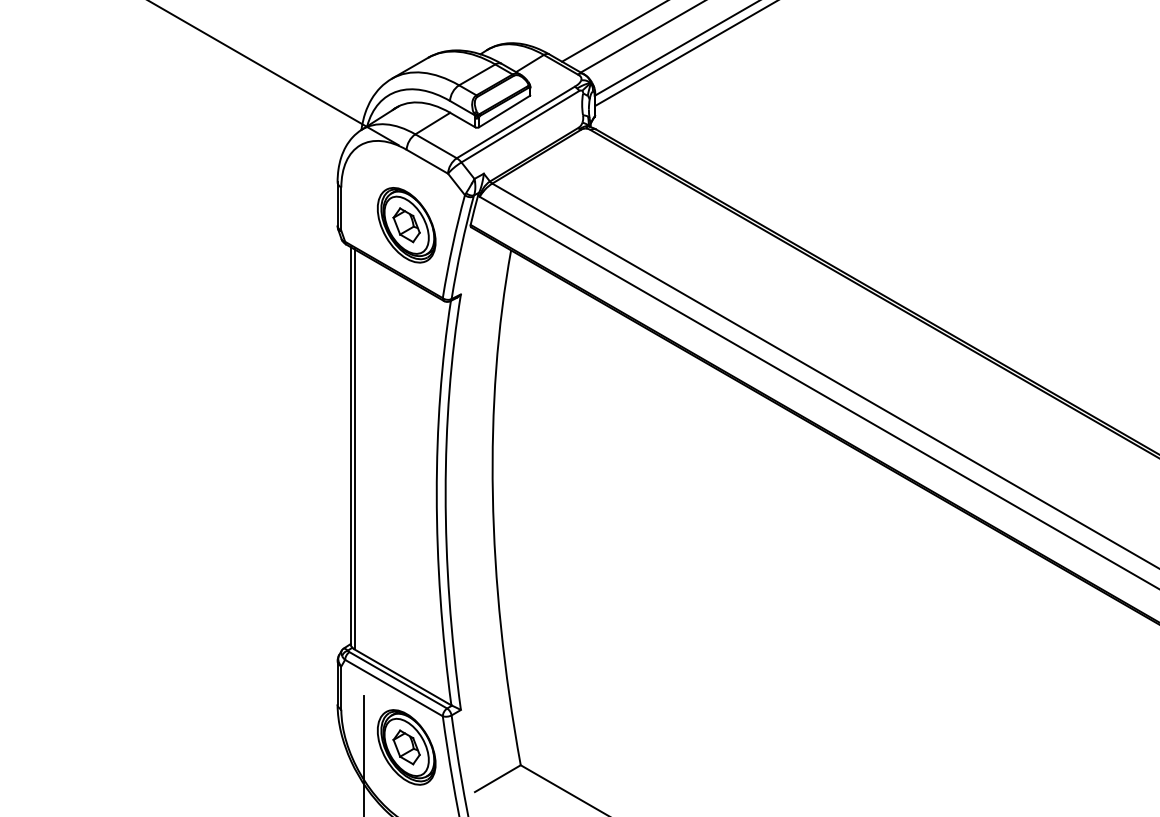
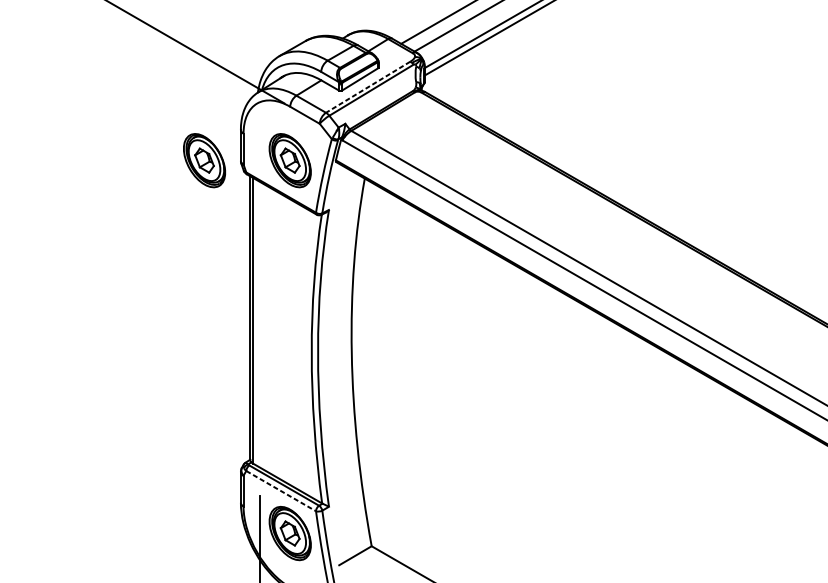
line: (515, 122) -> (367, 87), solid -> dashed
part: (286, 225) -> (204, 160), added
line: (394, 688) -> (281, 491), solid -> dashed

